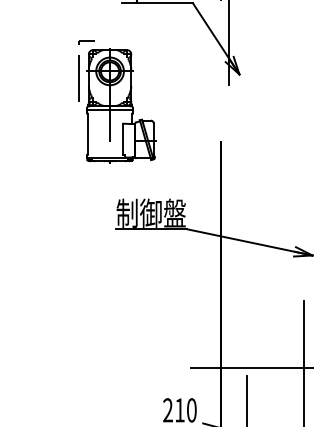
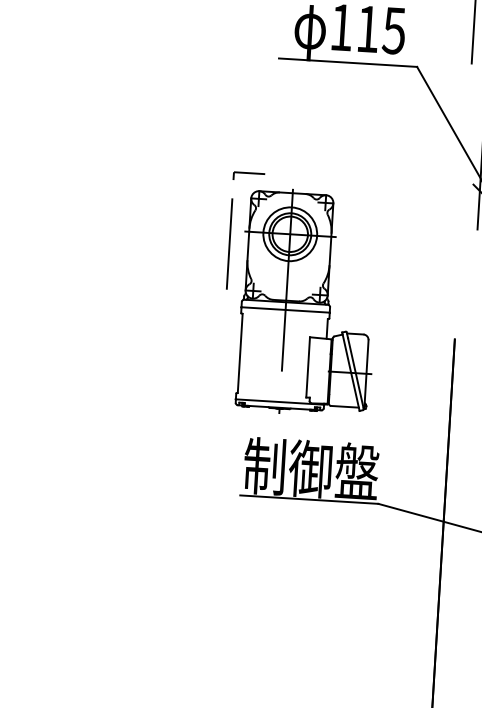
part: (117, 101) -> (301, 293), moved

